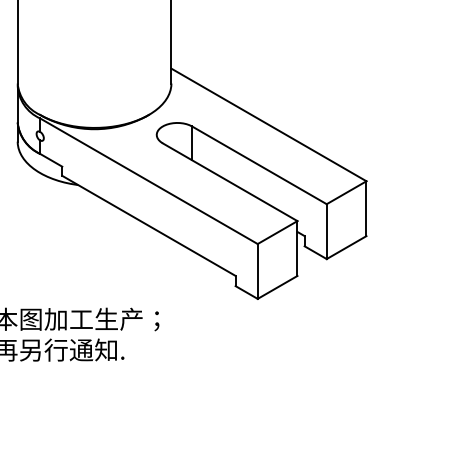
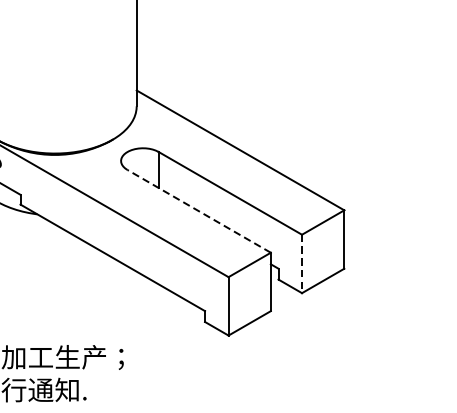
line: (230, 182) -> (199, 211), solid -> dashed
line: (326, 232) -> (301, 264), solid -> dashed

